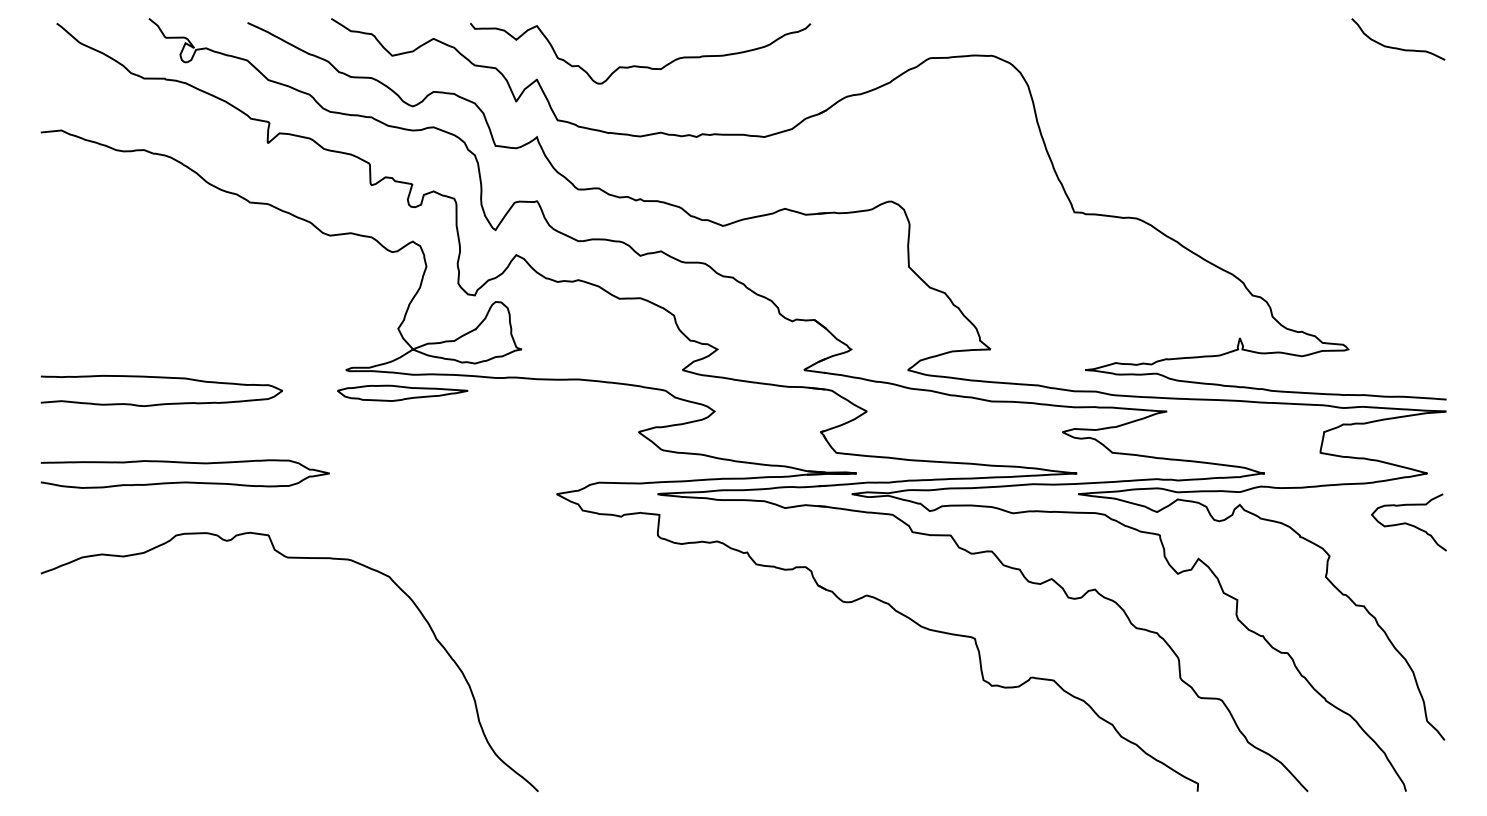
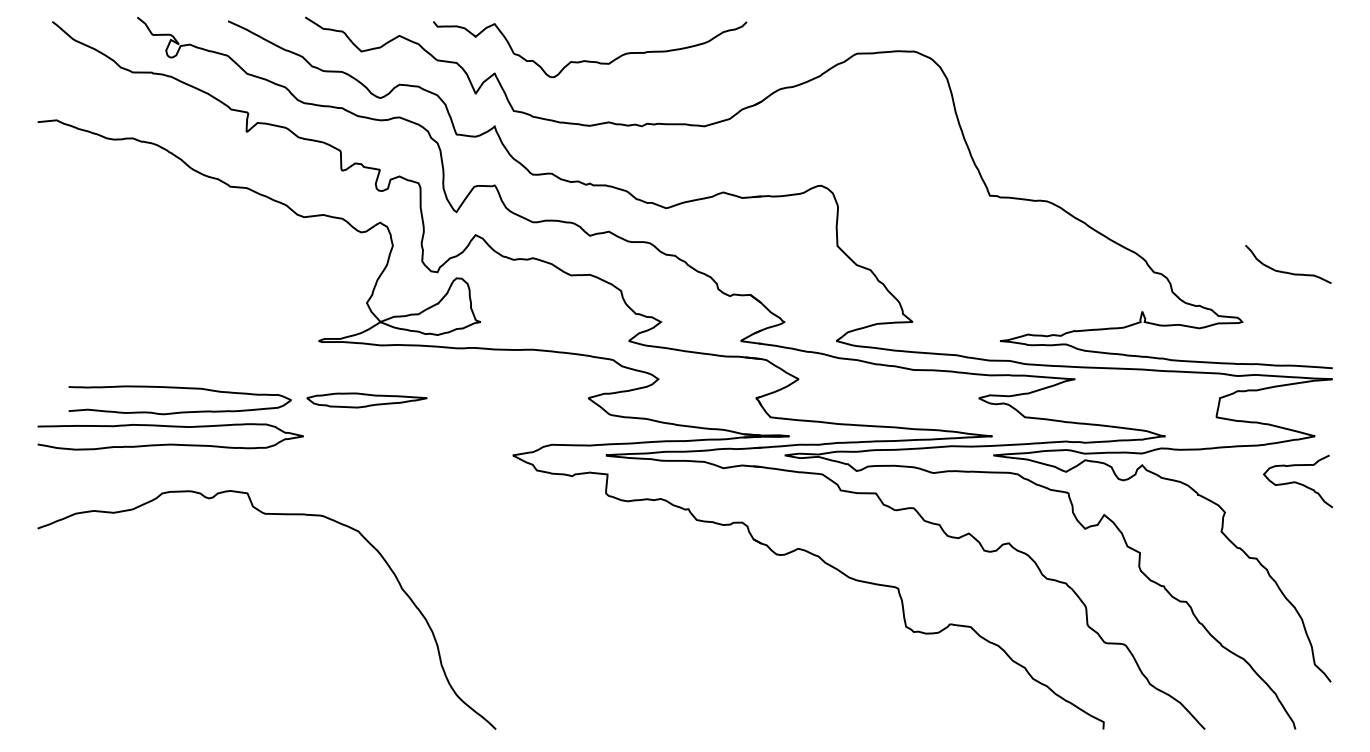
curve: (1396, 47) -> (1286, 271), moved
part: (402, 393) -> (366, 400), moved
curve: (161, 403) -> (179, 411), moved

